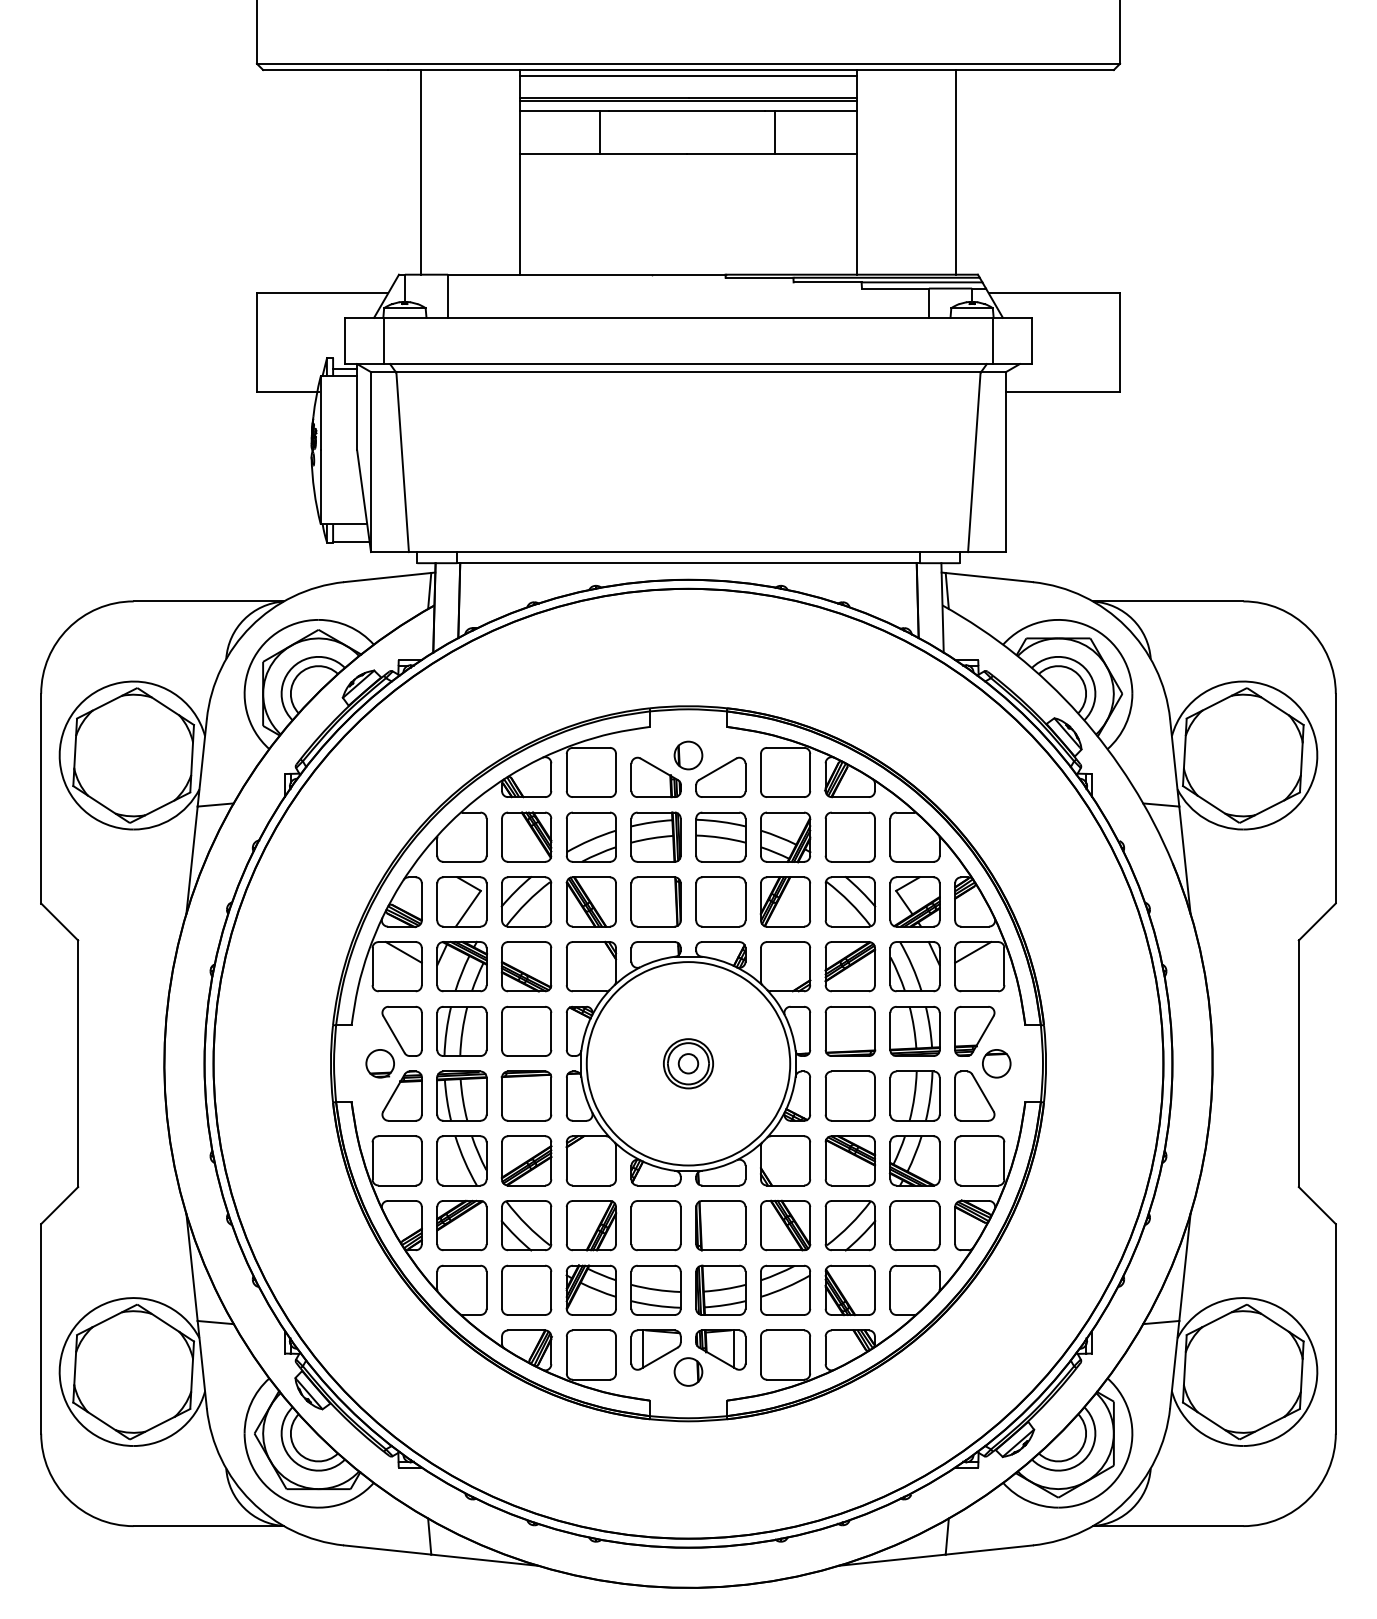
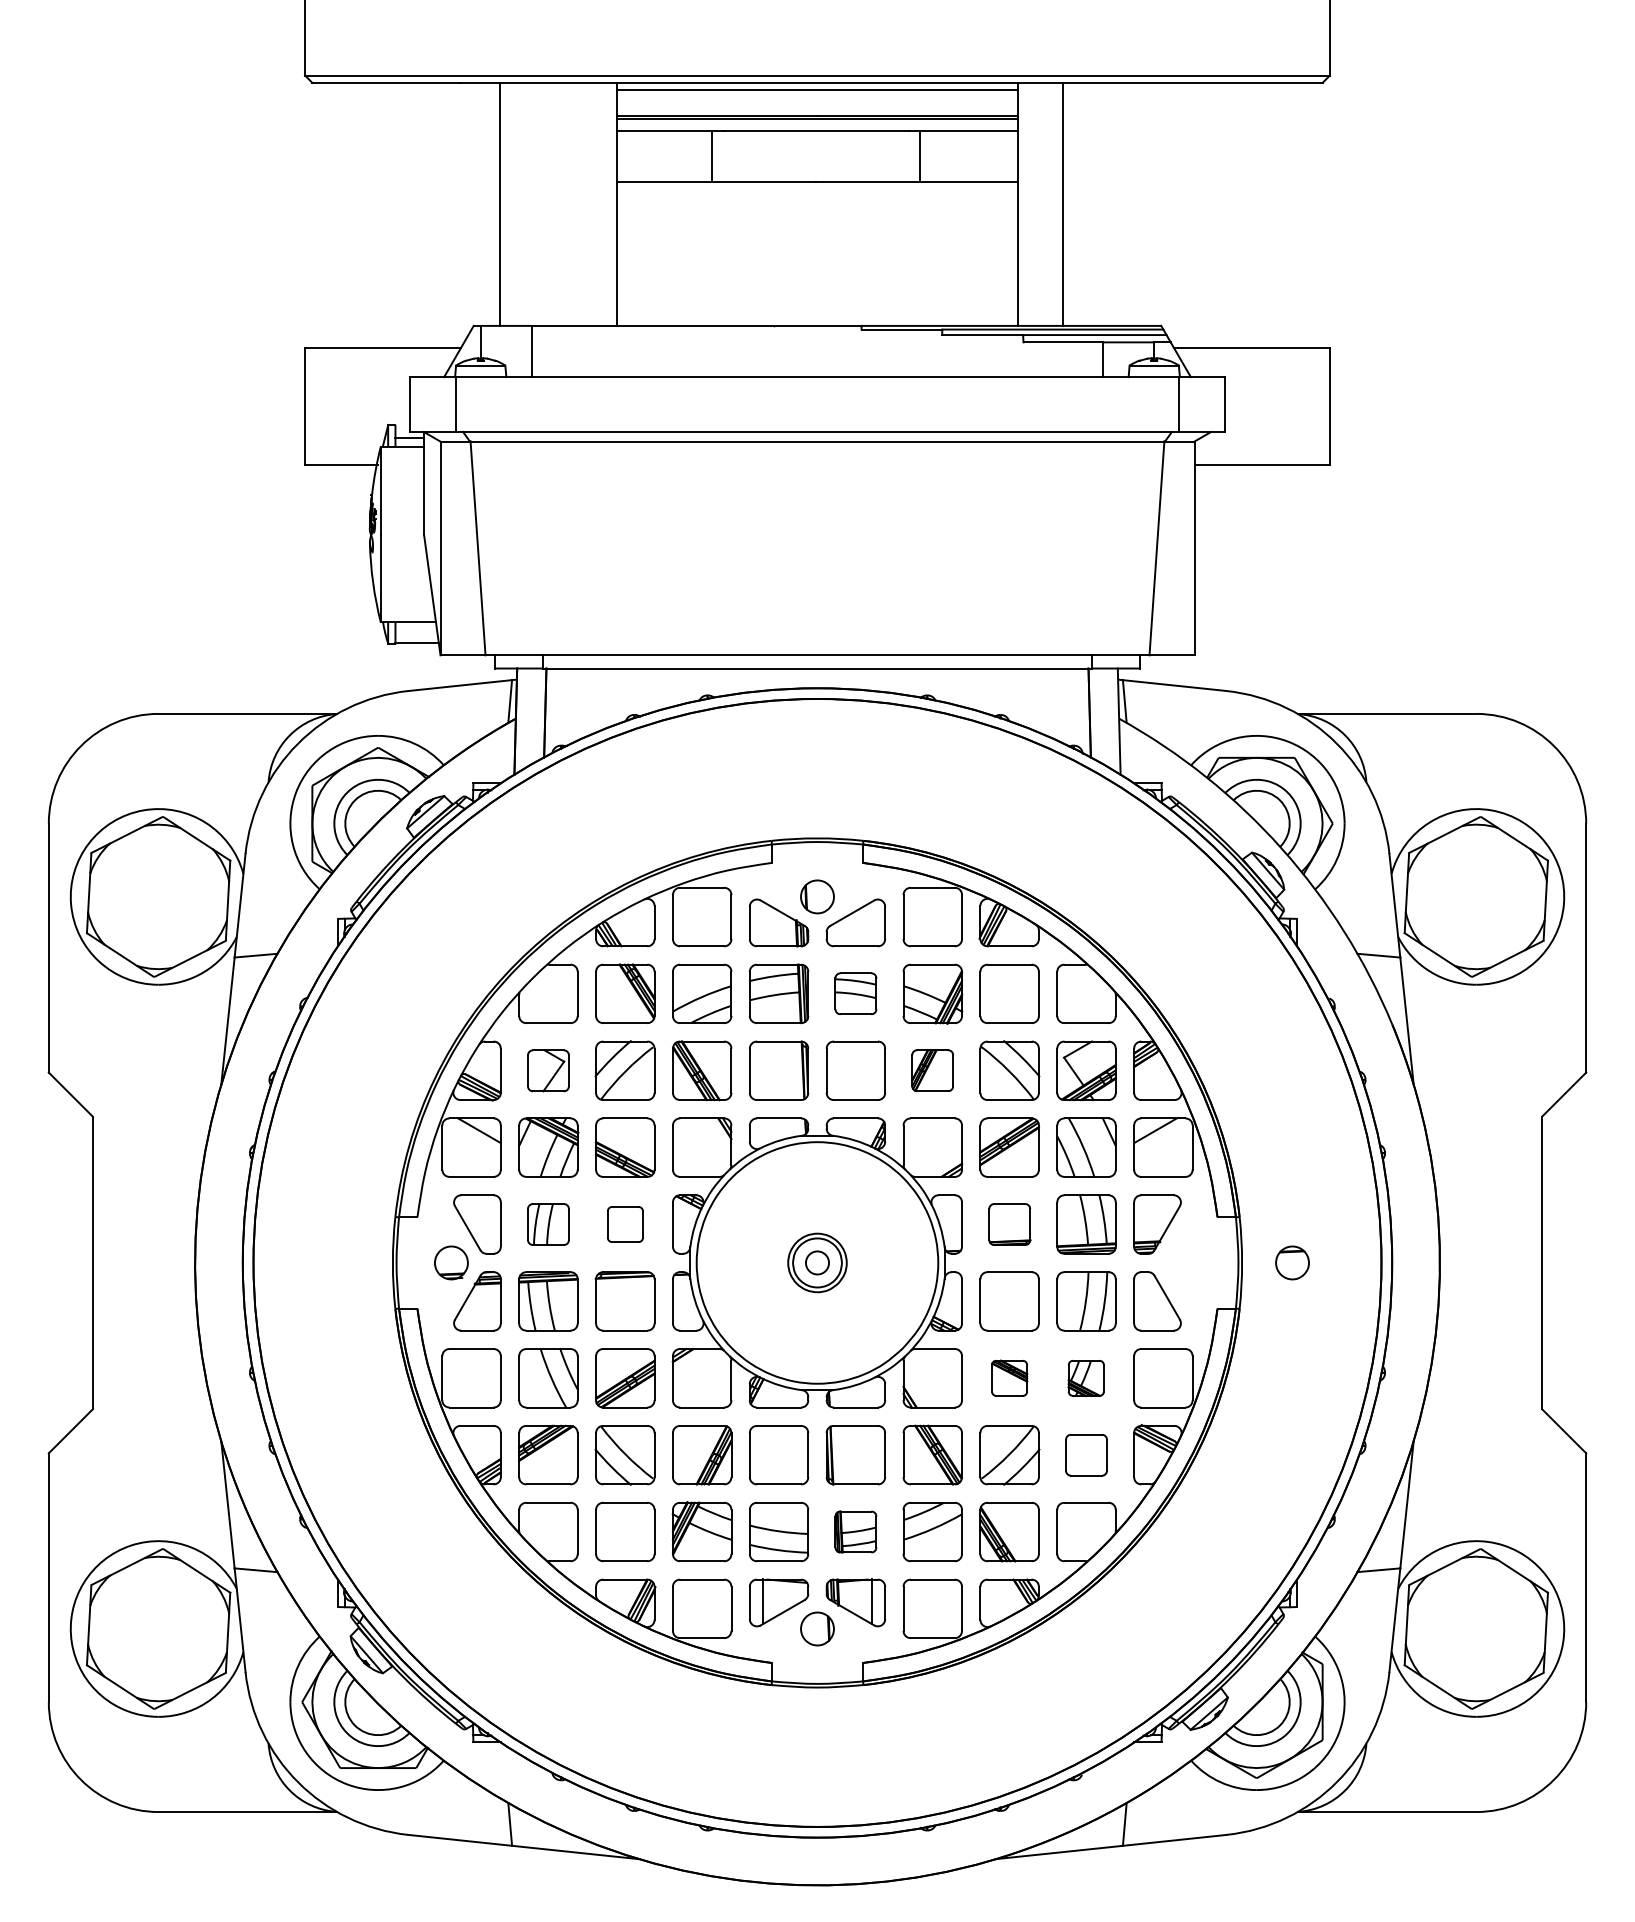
line: (955, 171) -> (1062, 203), moved
part: (720, 836) -> (855, 993), size x0.7
part: (461, 901) -> (548, 1070), size x0.7
part: (785, 901) -> (932, 1070), size x0.7
part: (461, 1031) -> (548, 1224), size x0.7
part: (526, 1031) -> (625, 1224), size x0.6
part: (850, 1031) -> (1009, 1224), size x0.7
part: (996, 1063) -> (1292, 1262), moved
part: (850, 1161) -> (1009, 1378), size x0.6
part: (914, 1161) -> (1085, 1378), size x0.6
part: (915, 1225) -> (1086, 1455), size x0.7
part: (720, 1289) -> (855, 1531), size x0.7

